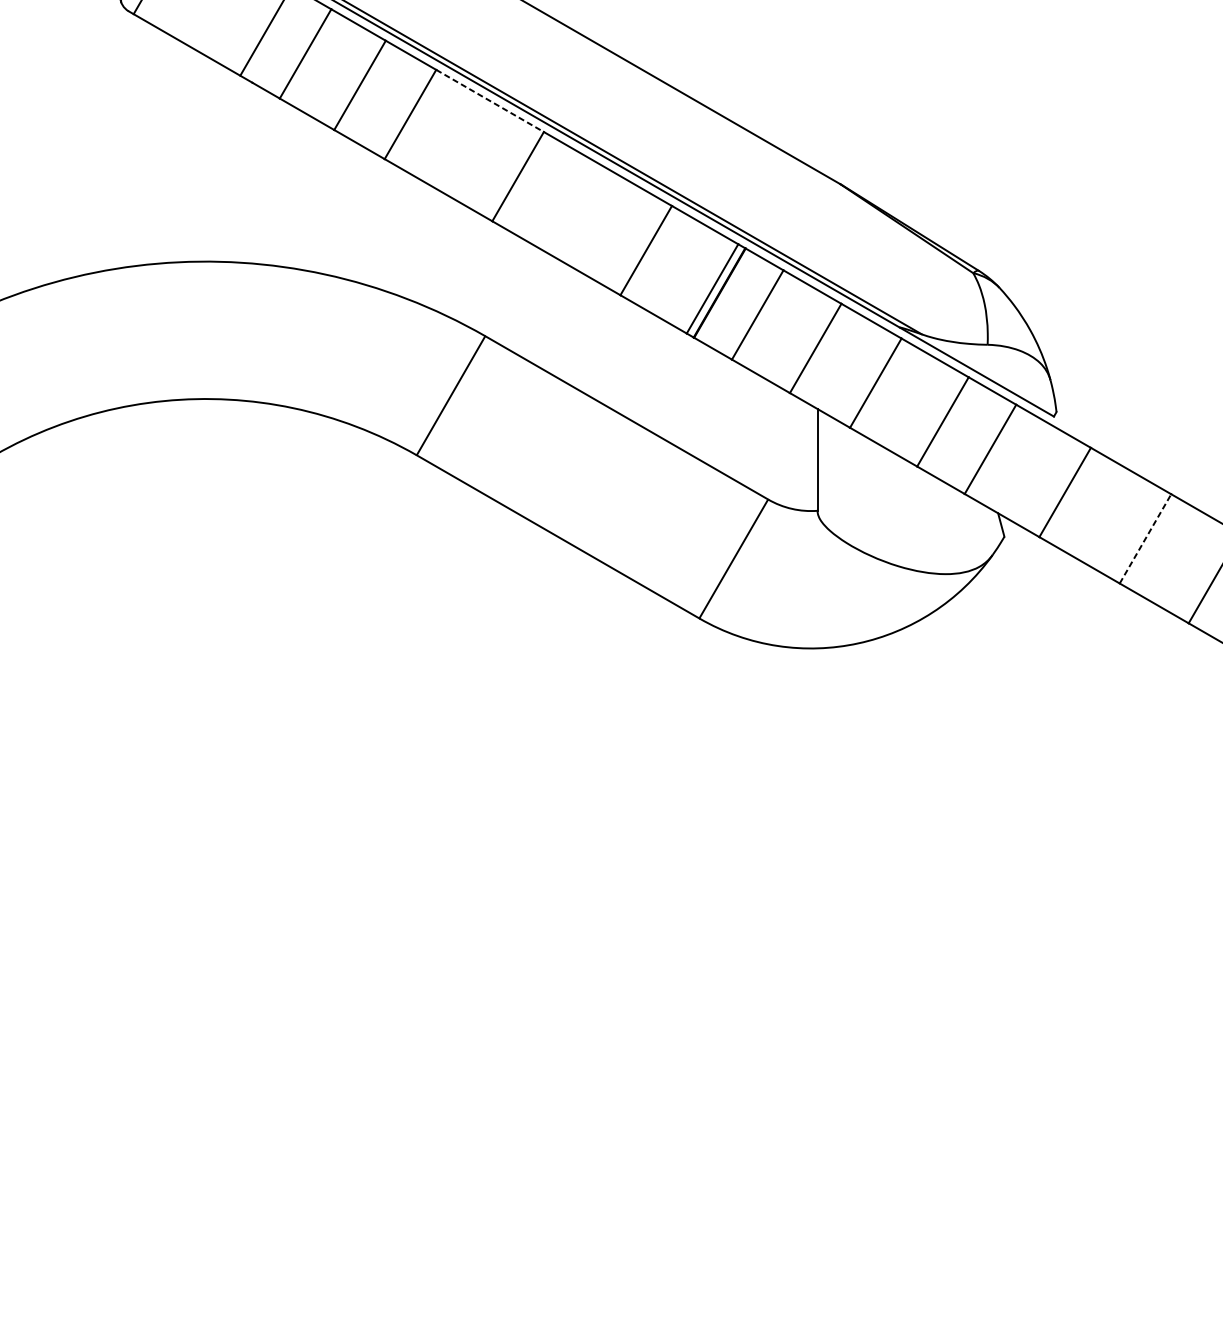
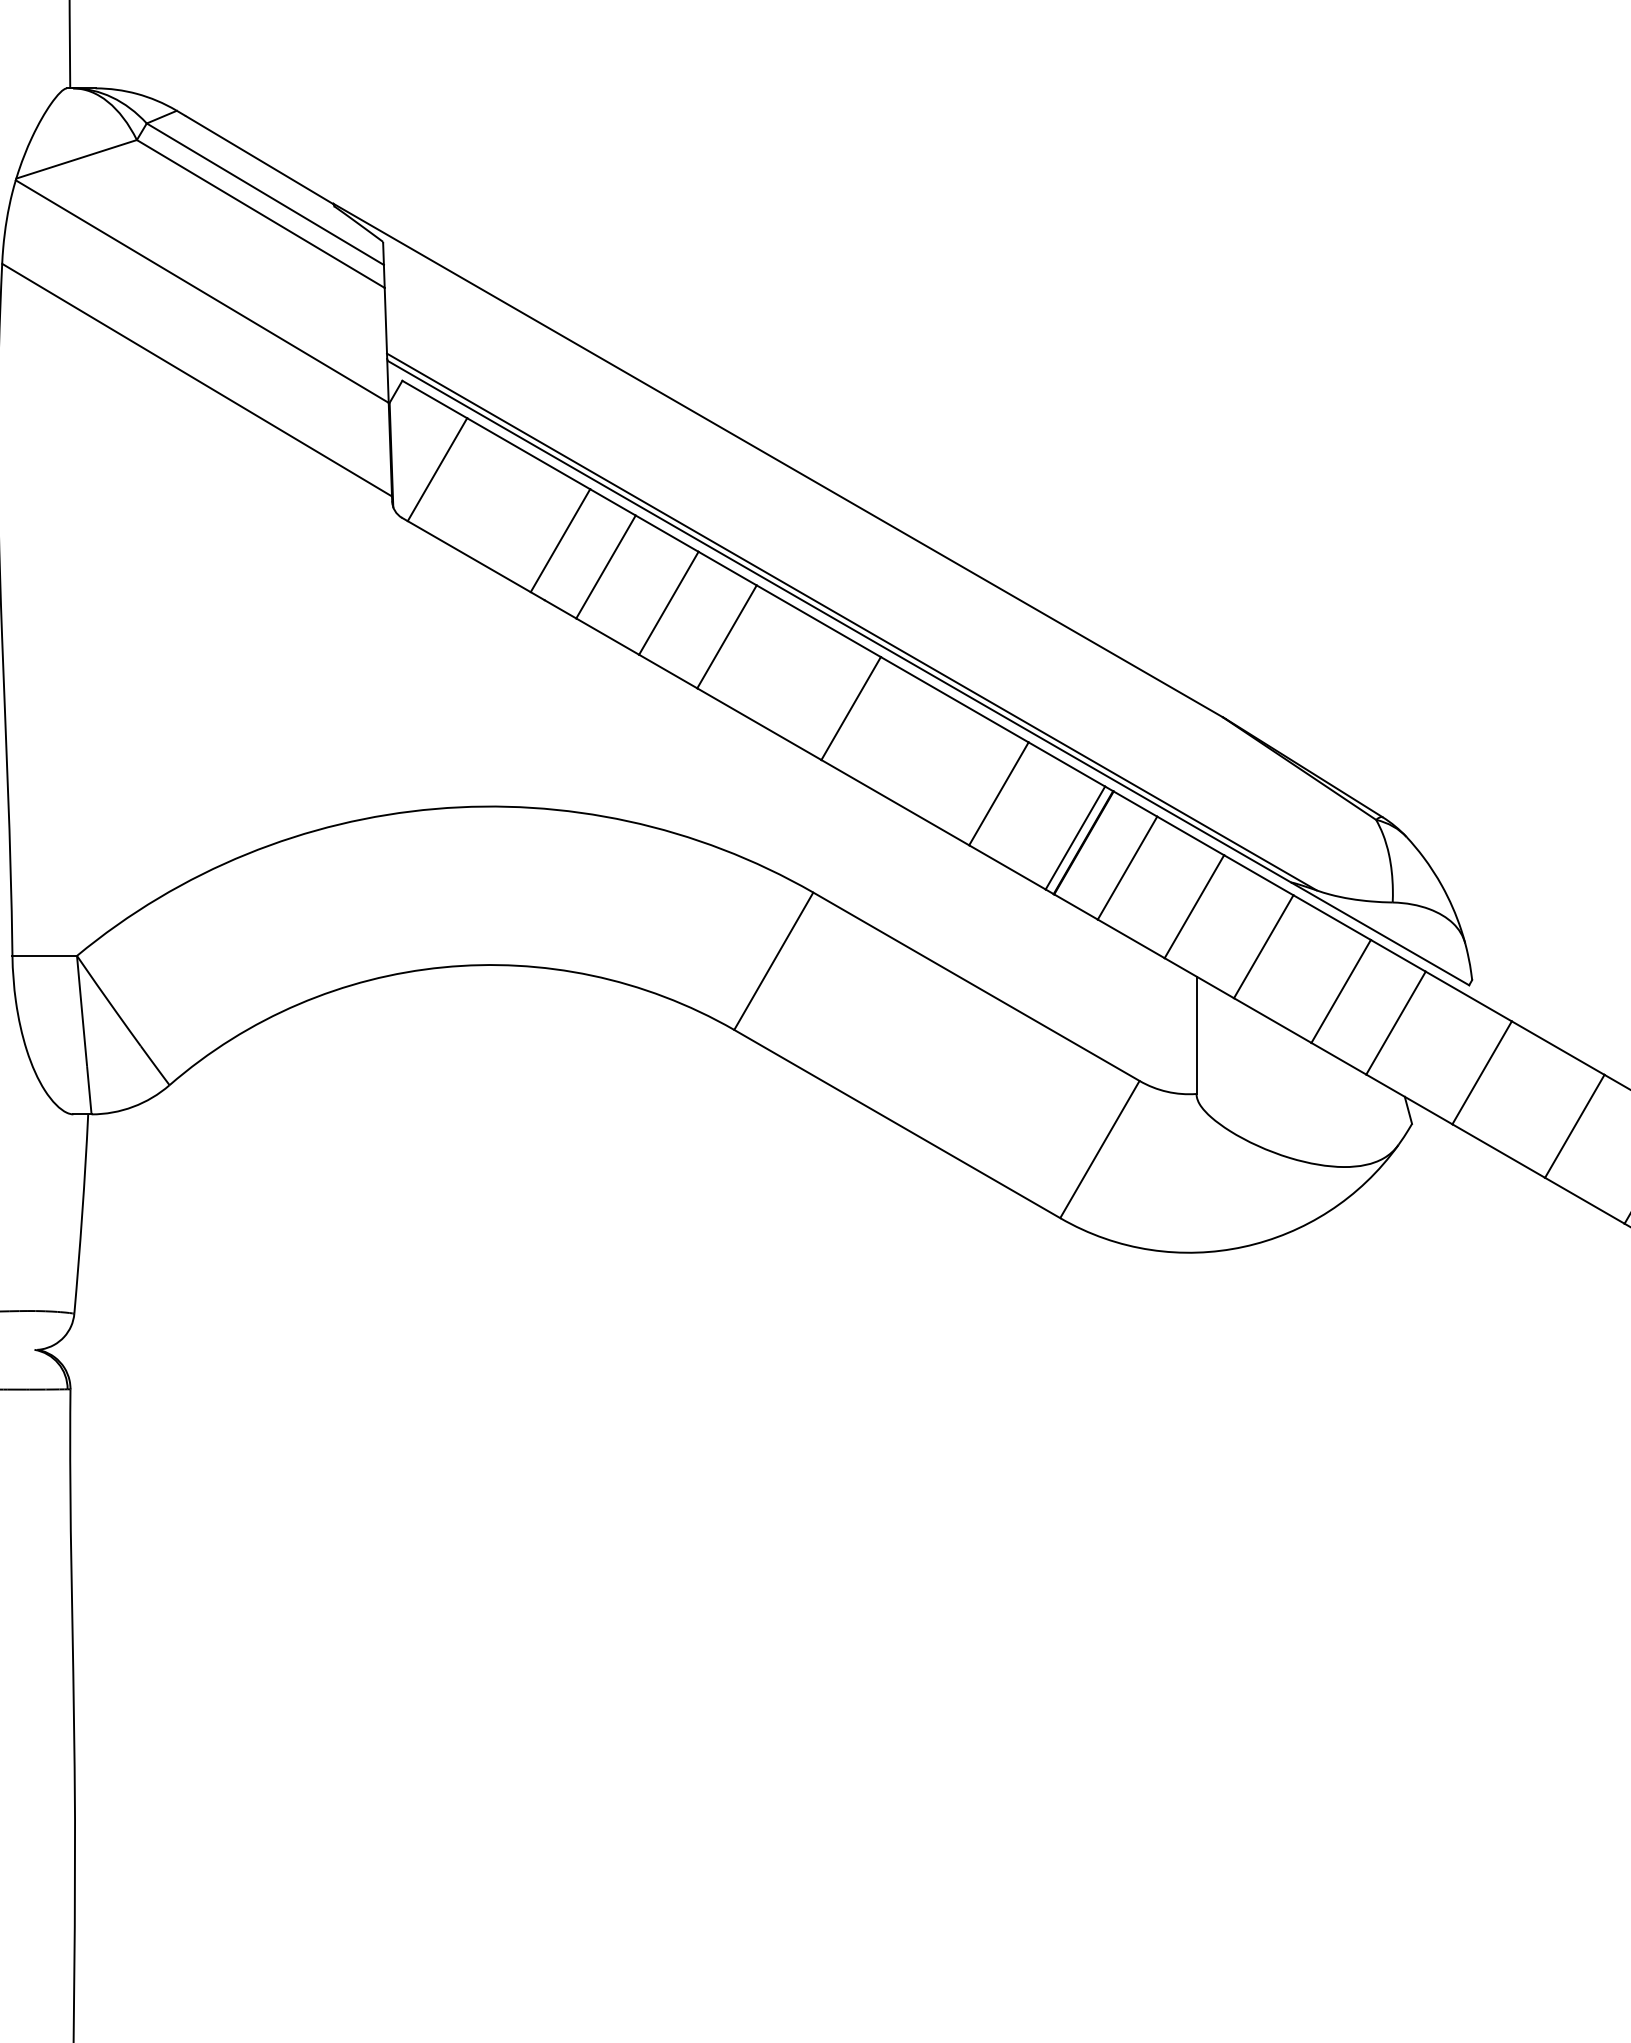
line: (489, 101) -> (818, 621), dashed -> solid
line: (1146, 538) -> (1575, 1125), dashed -> solid

